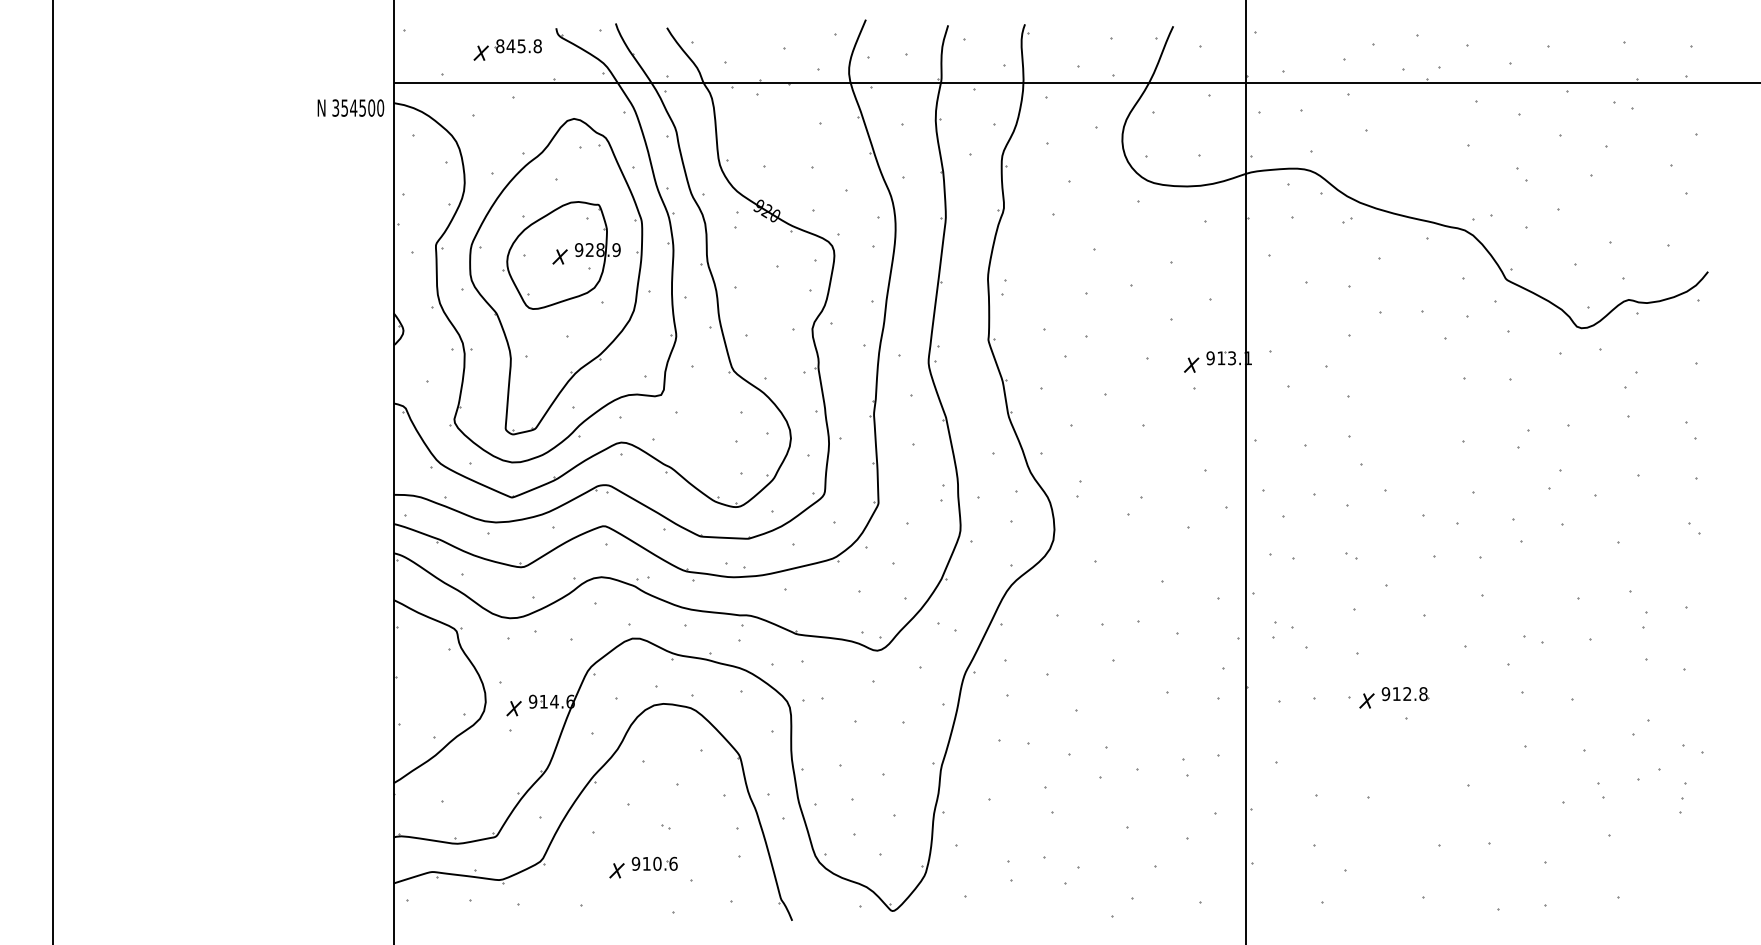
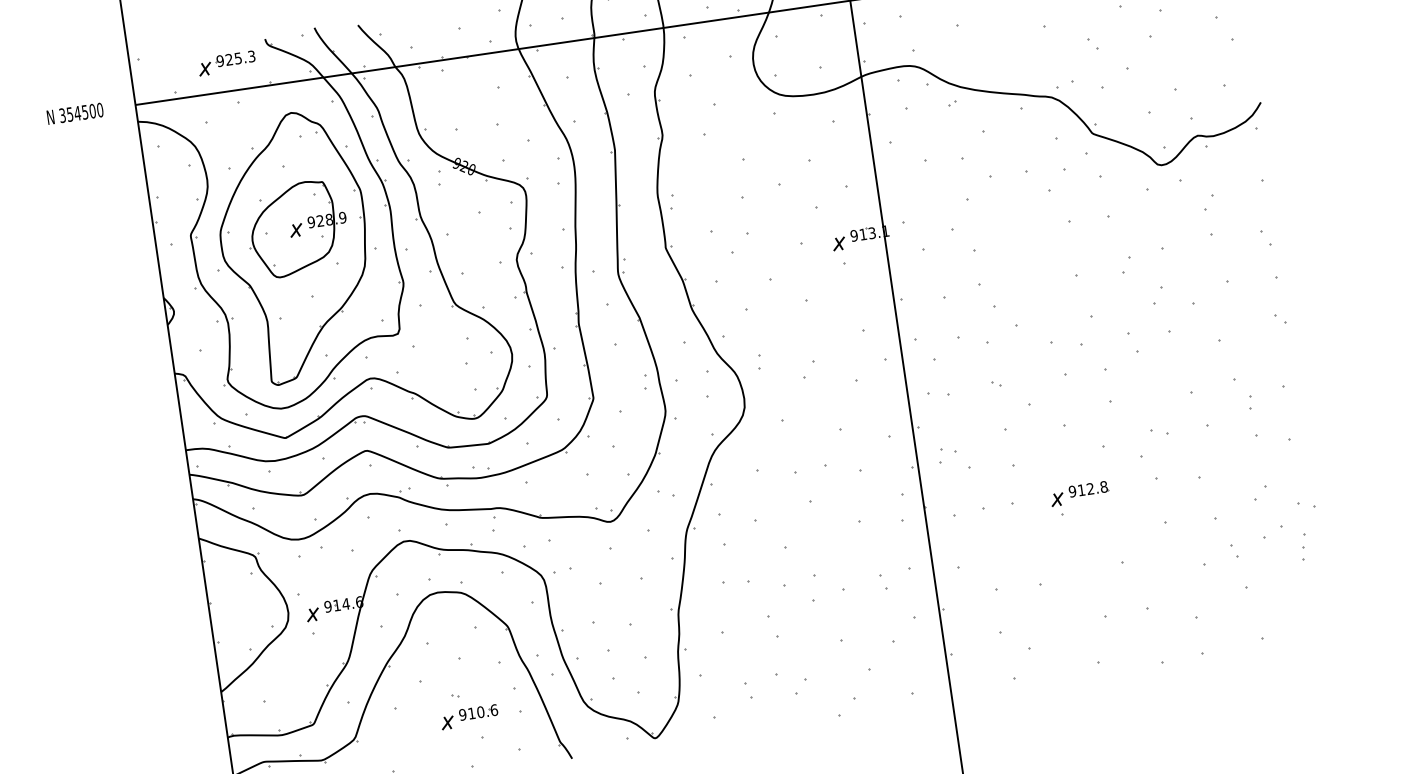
text: (518, 46) -> (235, 59), 845.8 -> 925.3
text: (350, 107) -> (74, 113), moved
part: (1394, 697) -> (1080, 493), moved
part: (643, 867) -> (469, 716), moved

